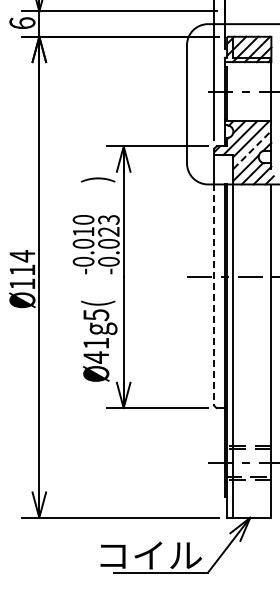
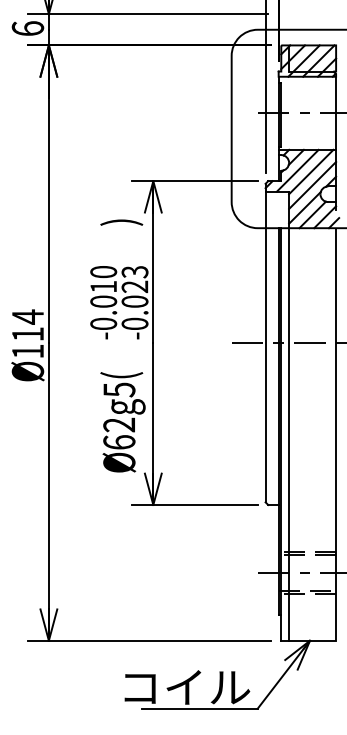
line: (252, 149) -> (312, 184), dashed -> solid
line: (214, 295) -> (265, 365), dashed -> solid
text: (96, 350) -> (119, 433), Ø41g5( -> Ø62g5(

